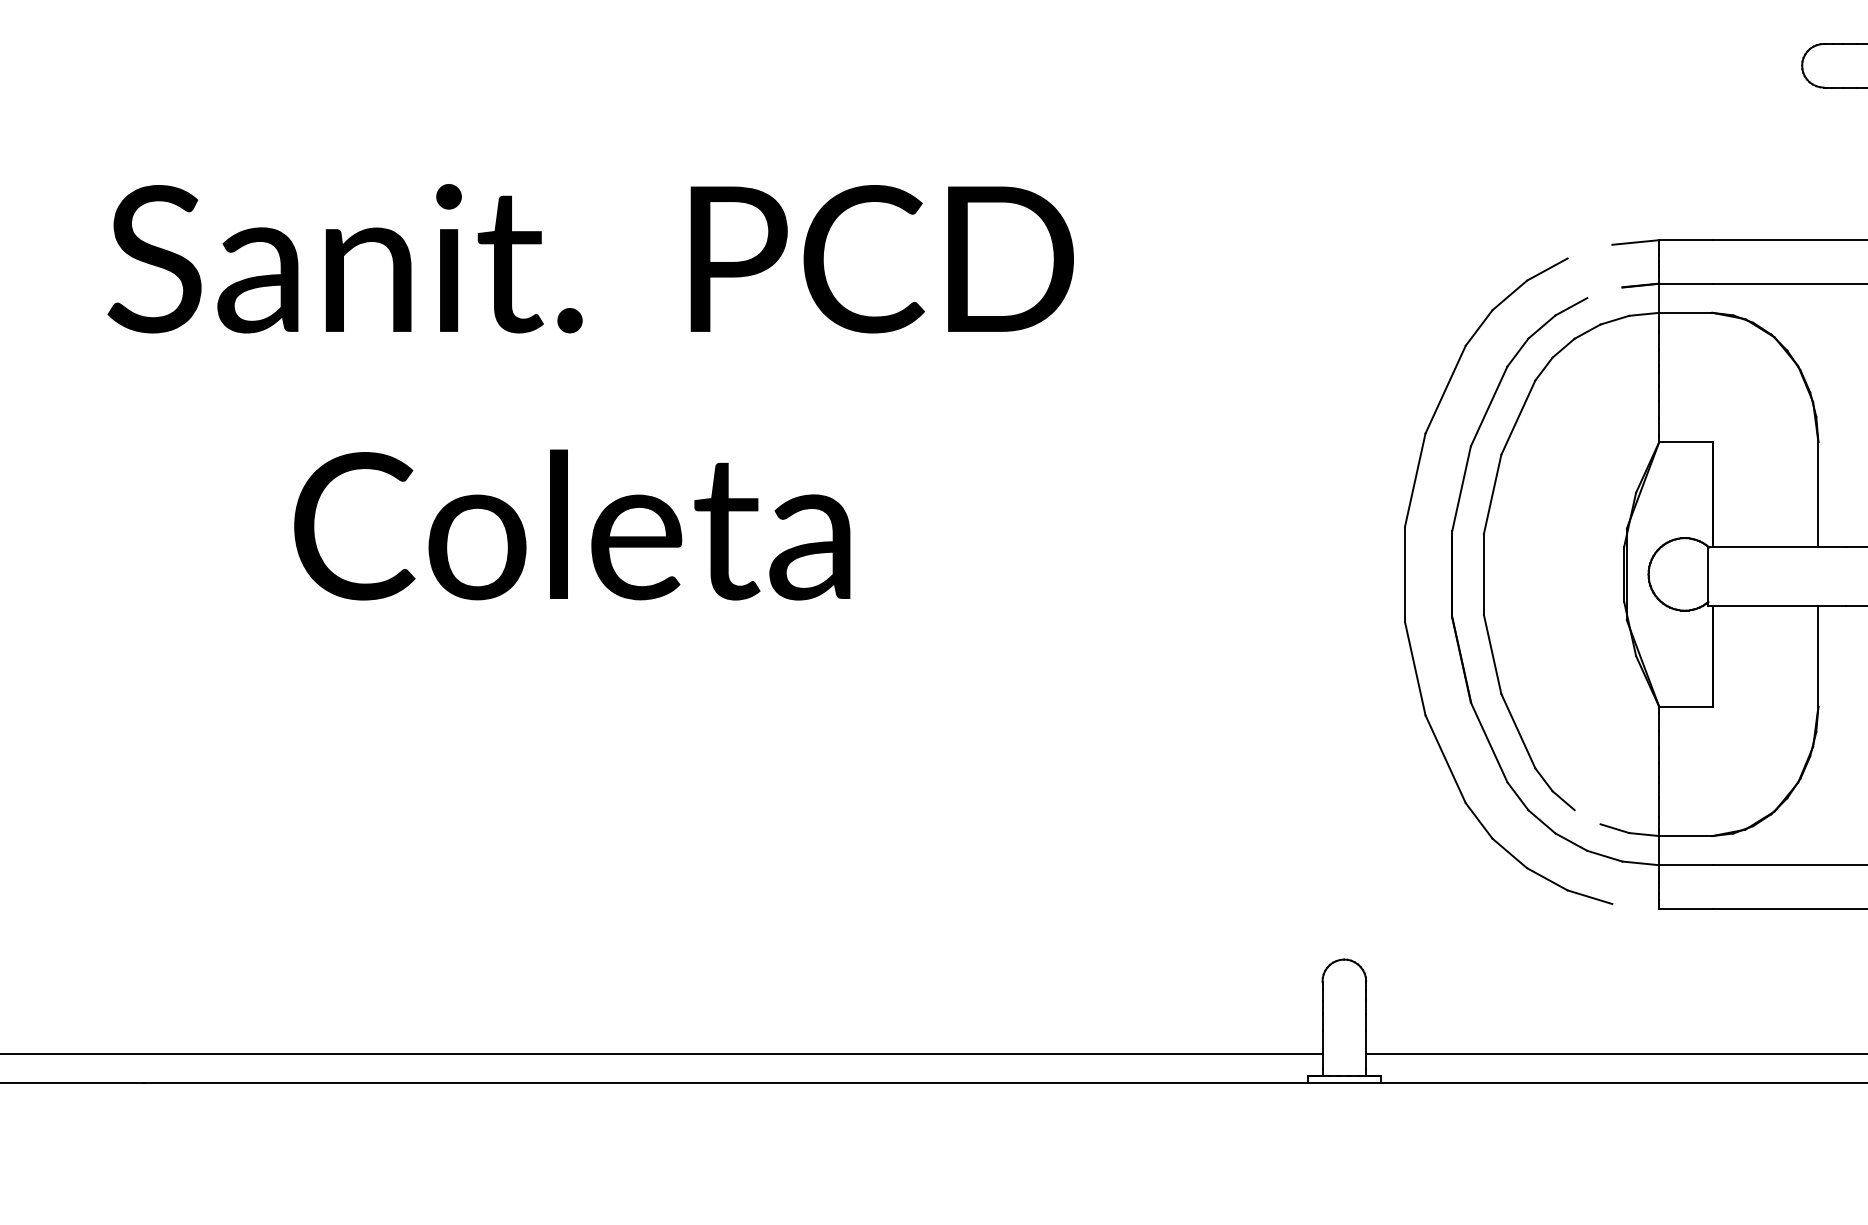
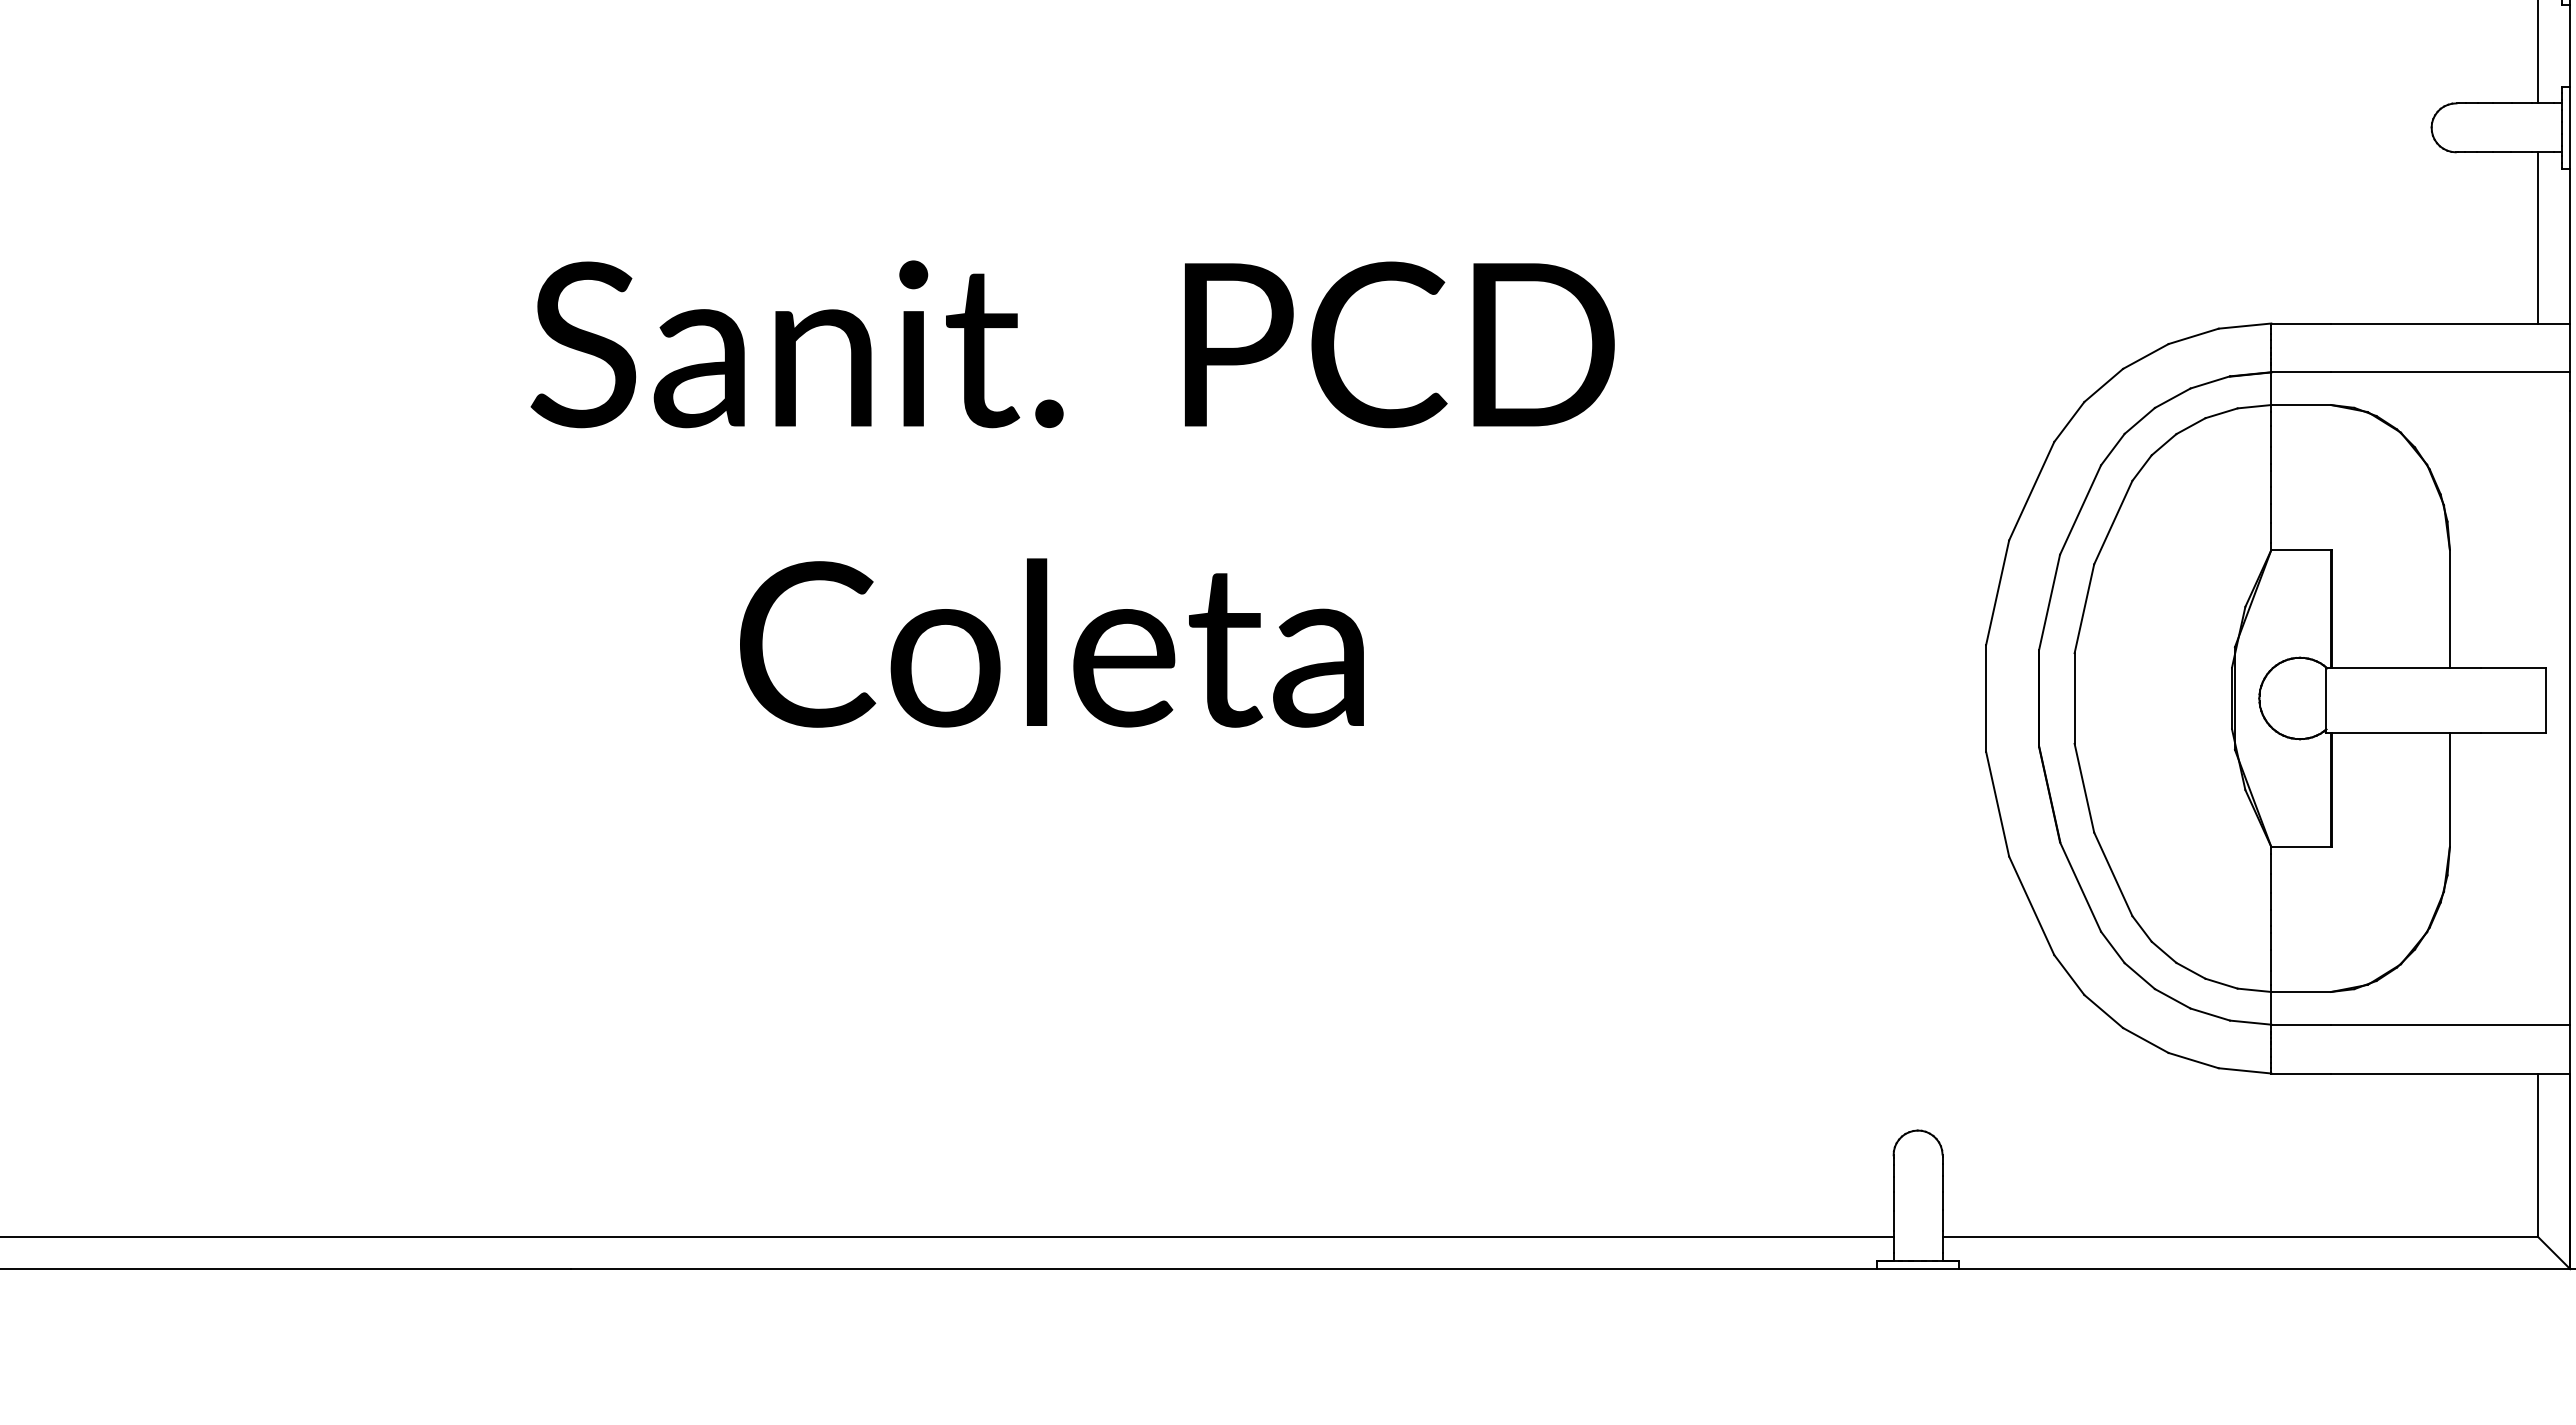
line: (1589, 251) -> (2193, 336), added
line: (1605, 292) -> (2210, 382), added
line: (1587, 816) -> (2190, 970), added
line: (1635, 906) -> (2244, 1070), added

